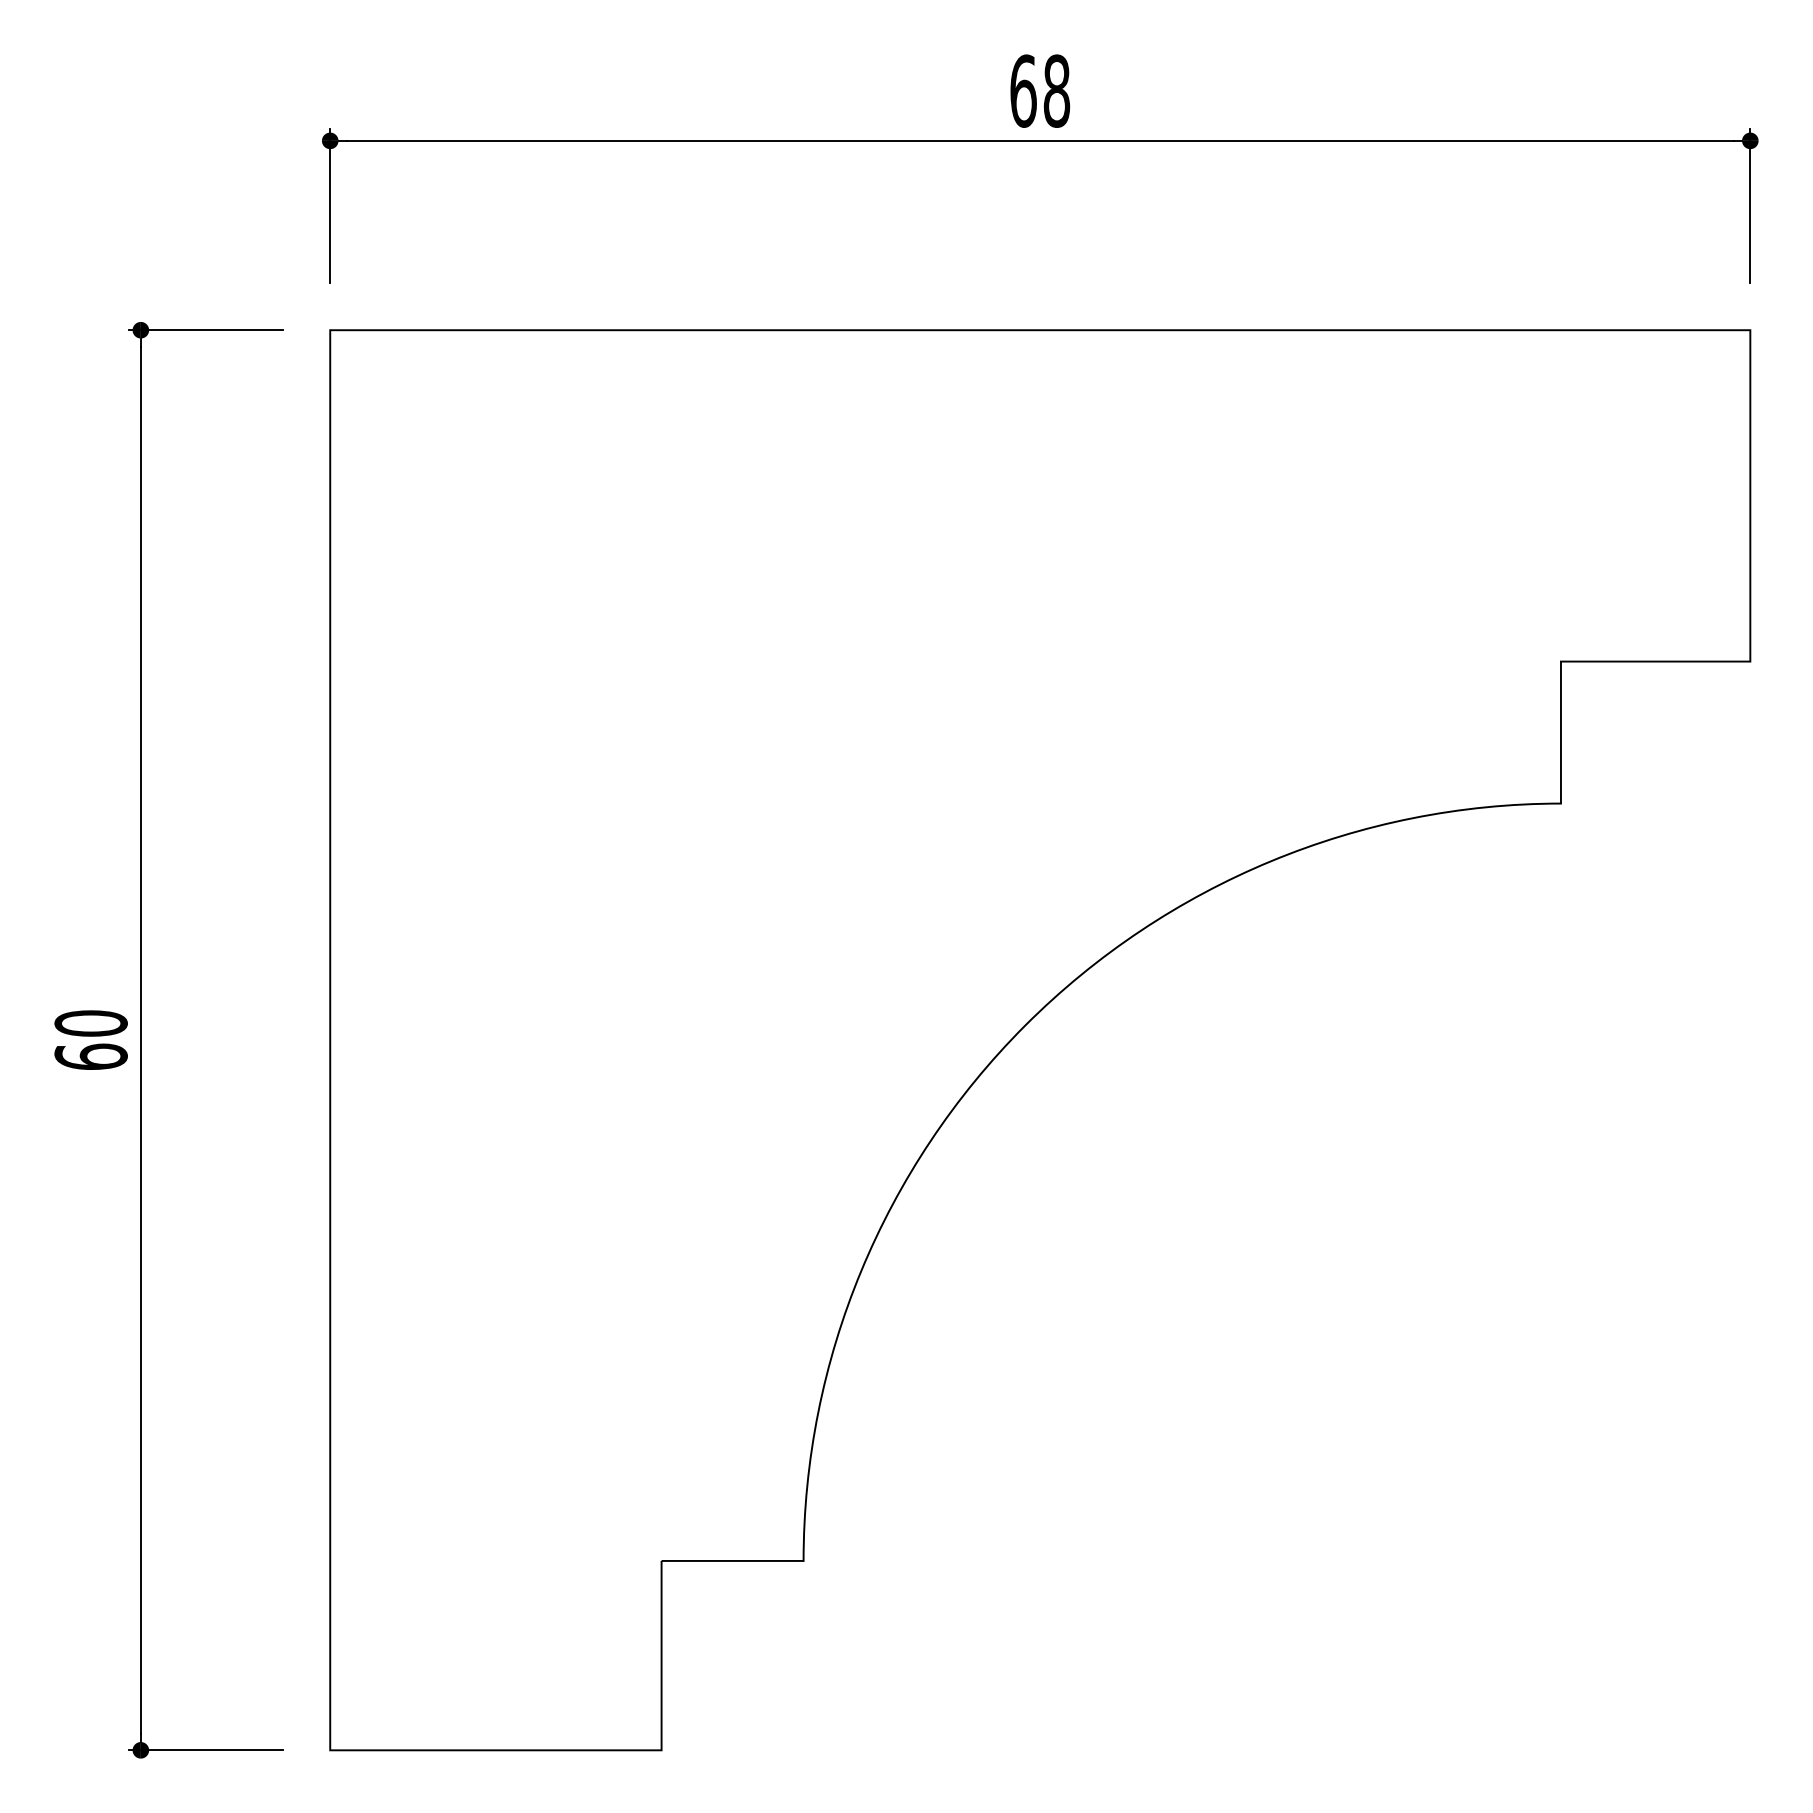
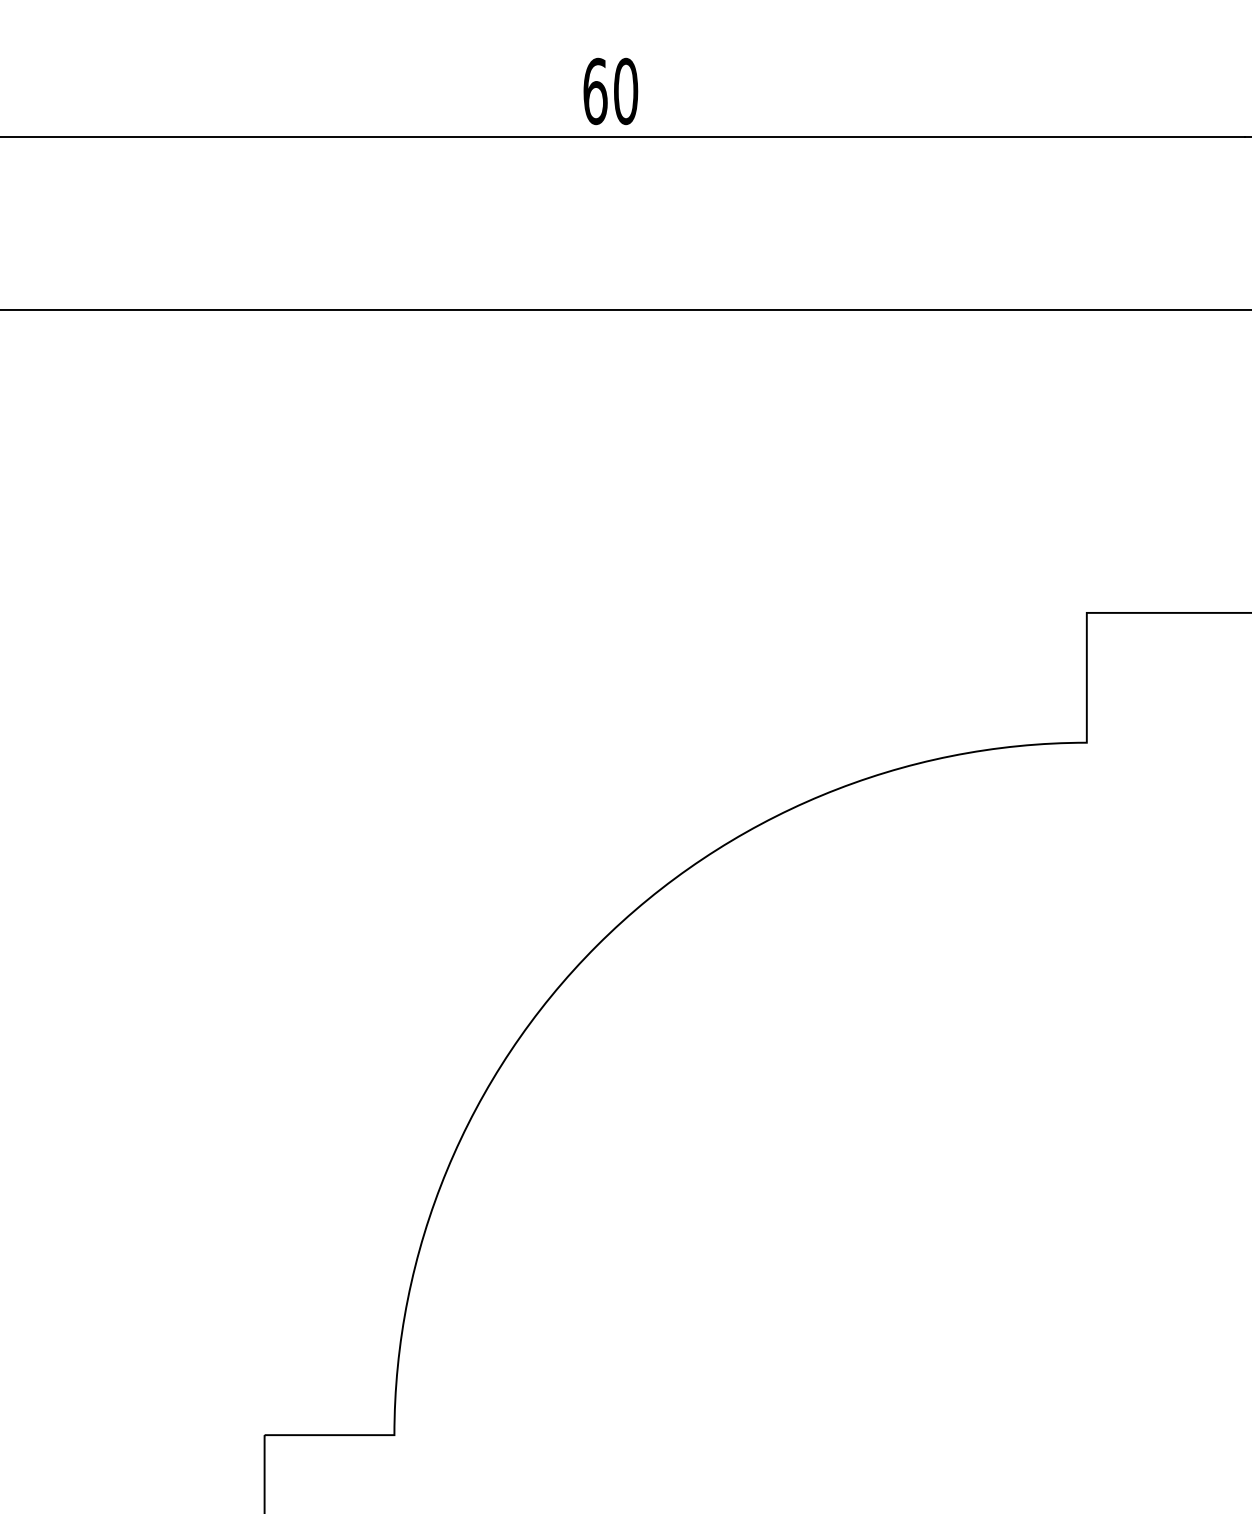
text: (1056, 90) -> (625, 90), 68 -> 60

